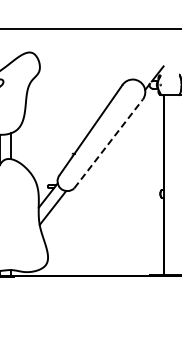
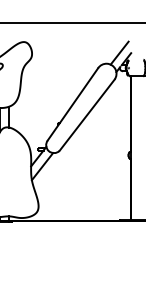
line: (149, 66) -> (119, 53), added
line: (108, 143) -> (87, 114), dashed -> solid

